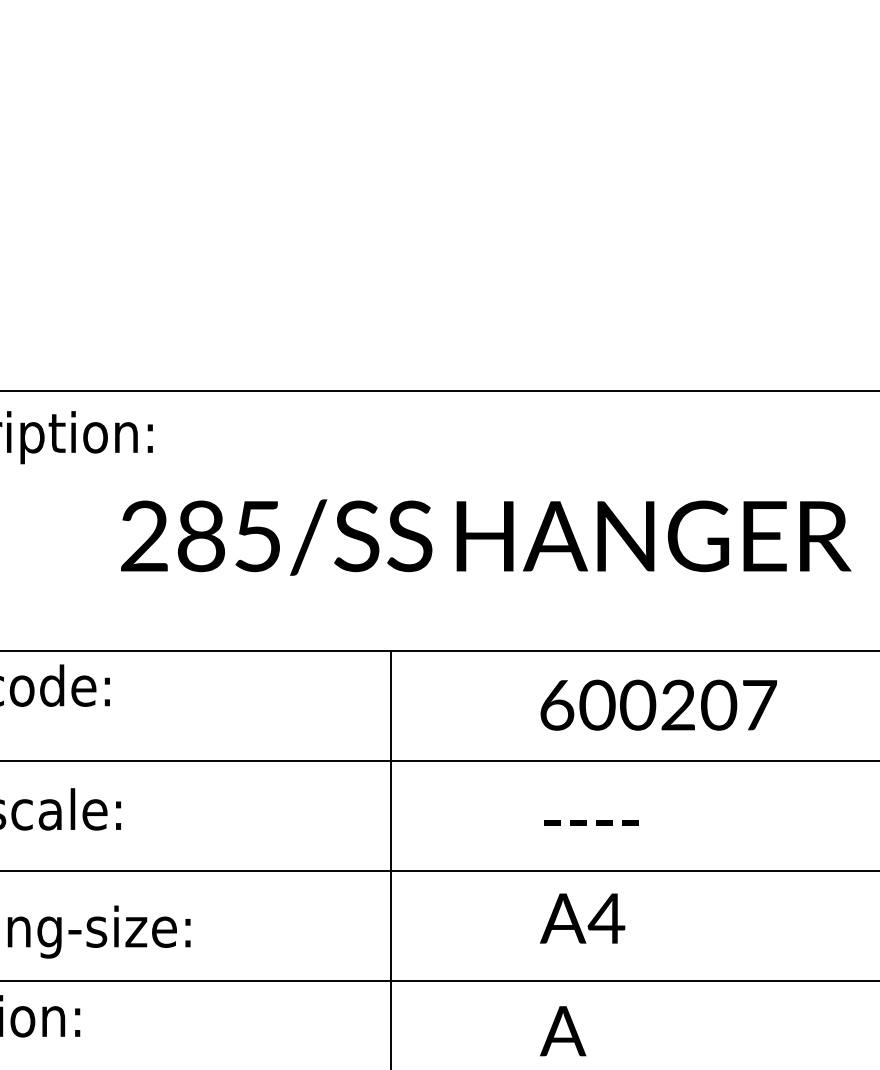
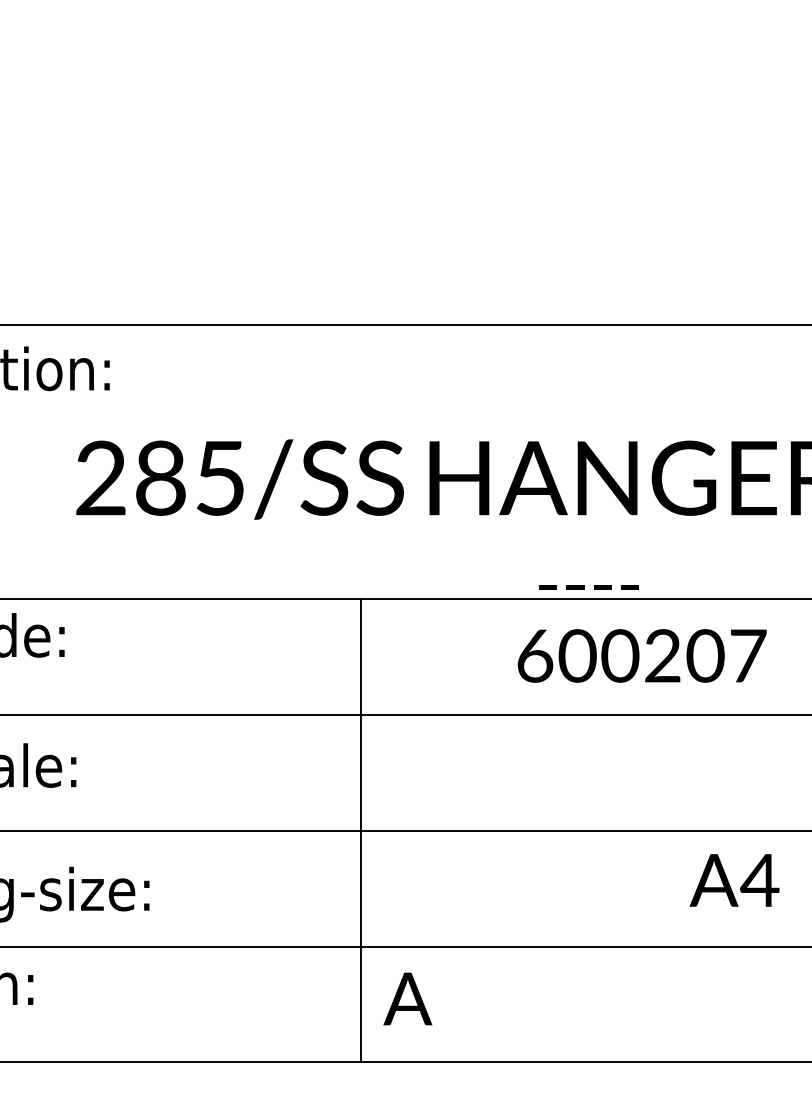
text: (591, 822) -> (589, 586), moved
text: (582, 918) -> (734, 880), moved
text: (563, 1031) -> (408, 999), moved

